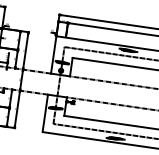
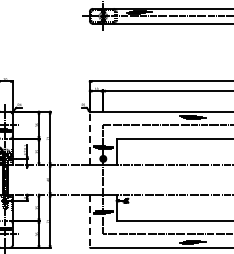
line: (53, 55) -> (89, 138), solid -> dashed
line: (45, 113) -> (89, 221), solid -> dashed

